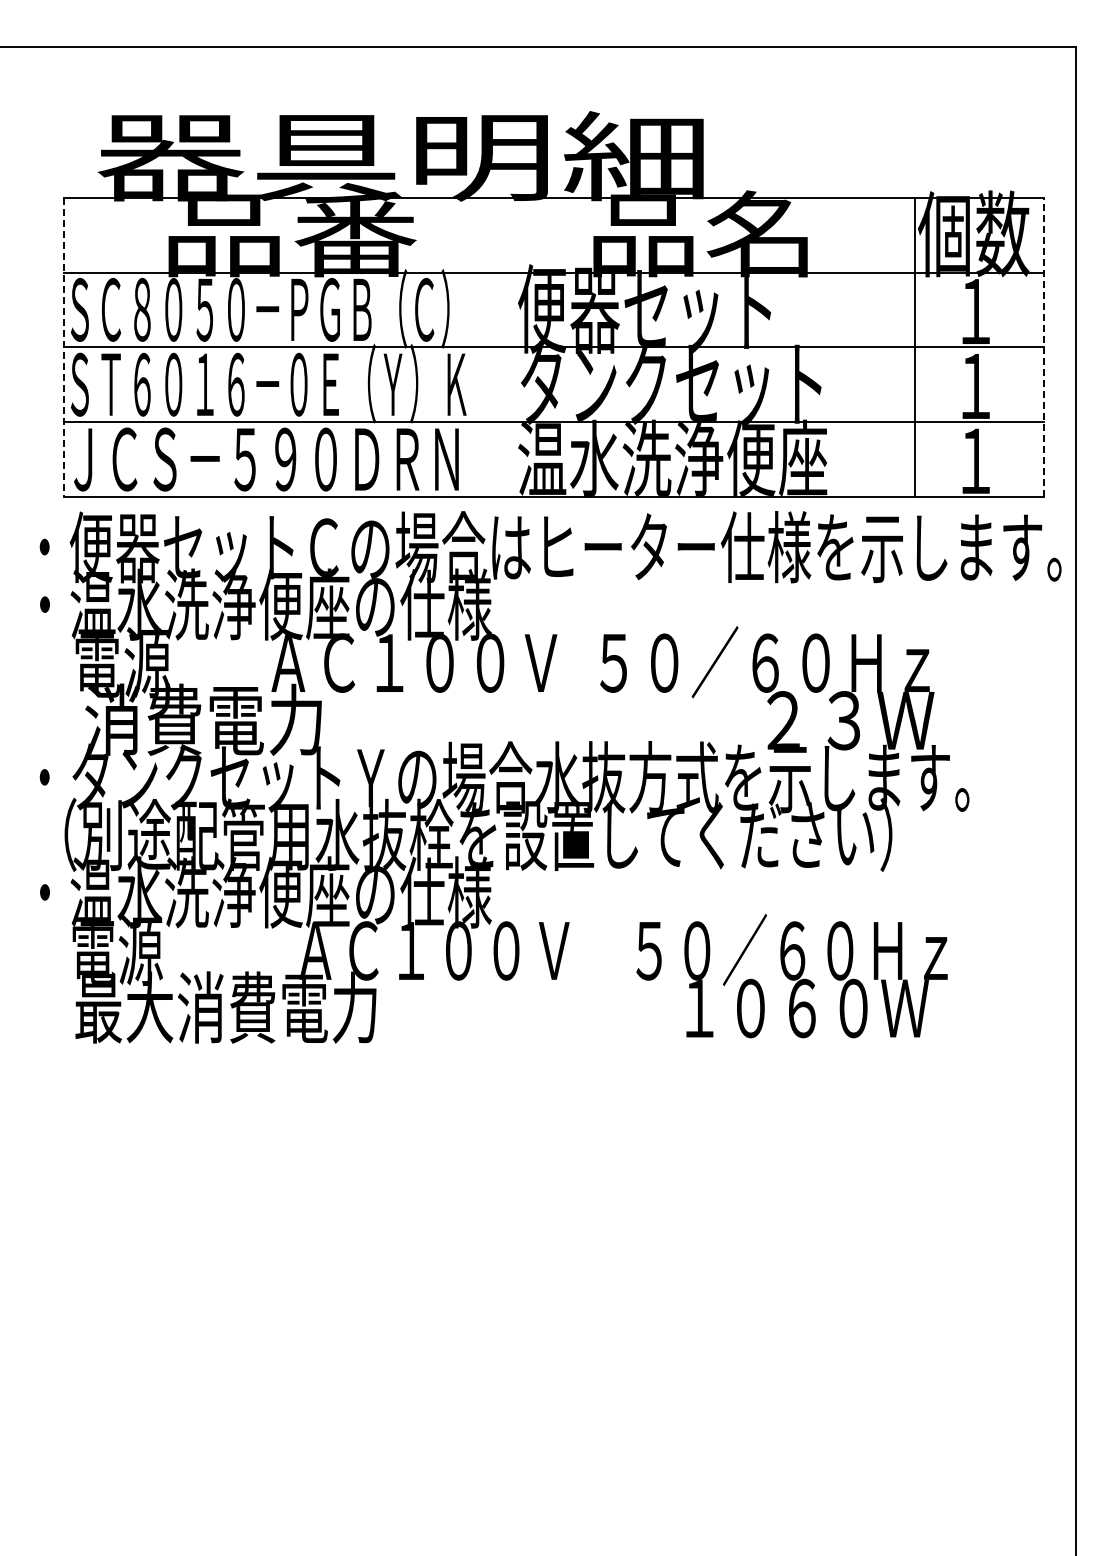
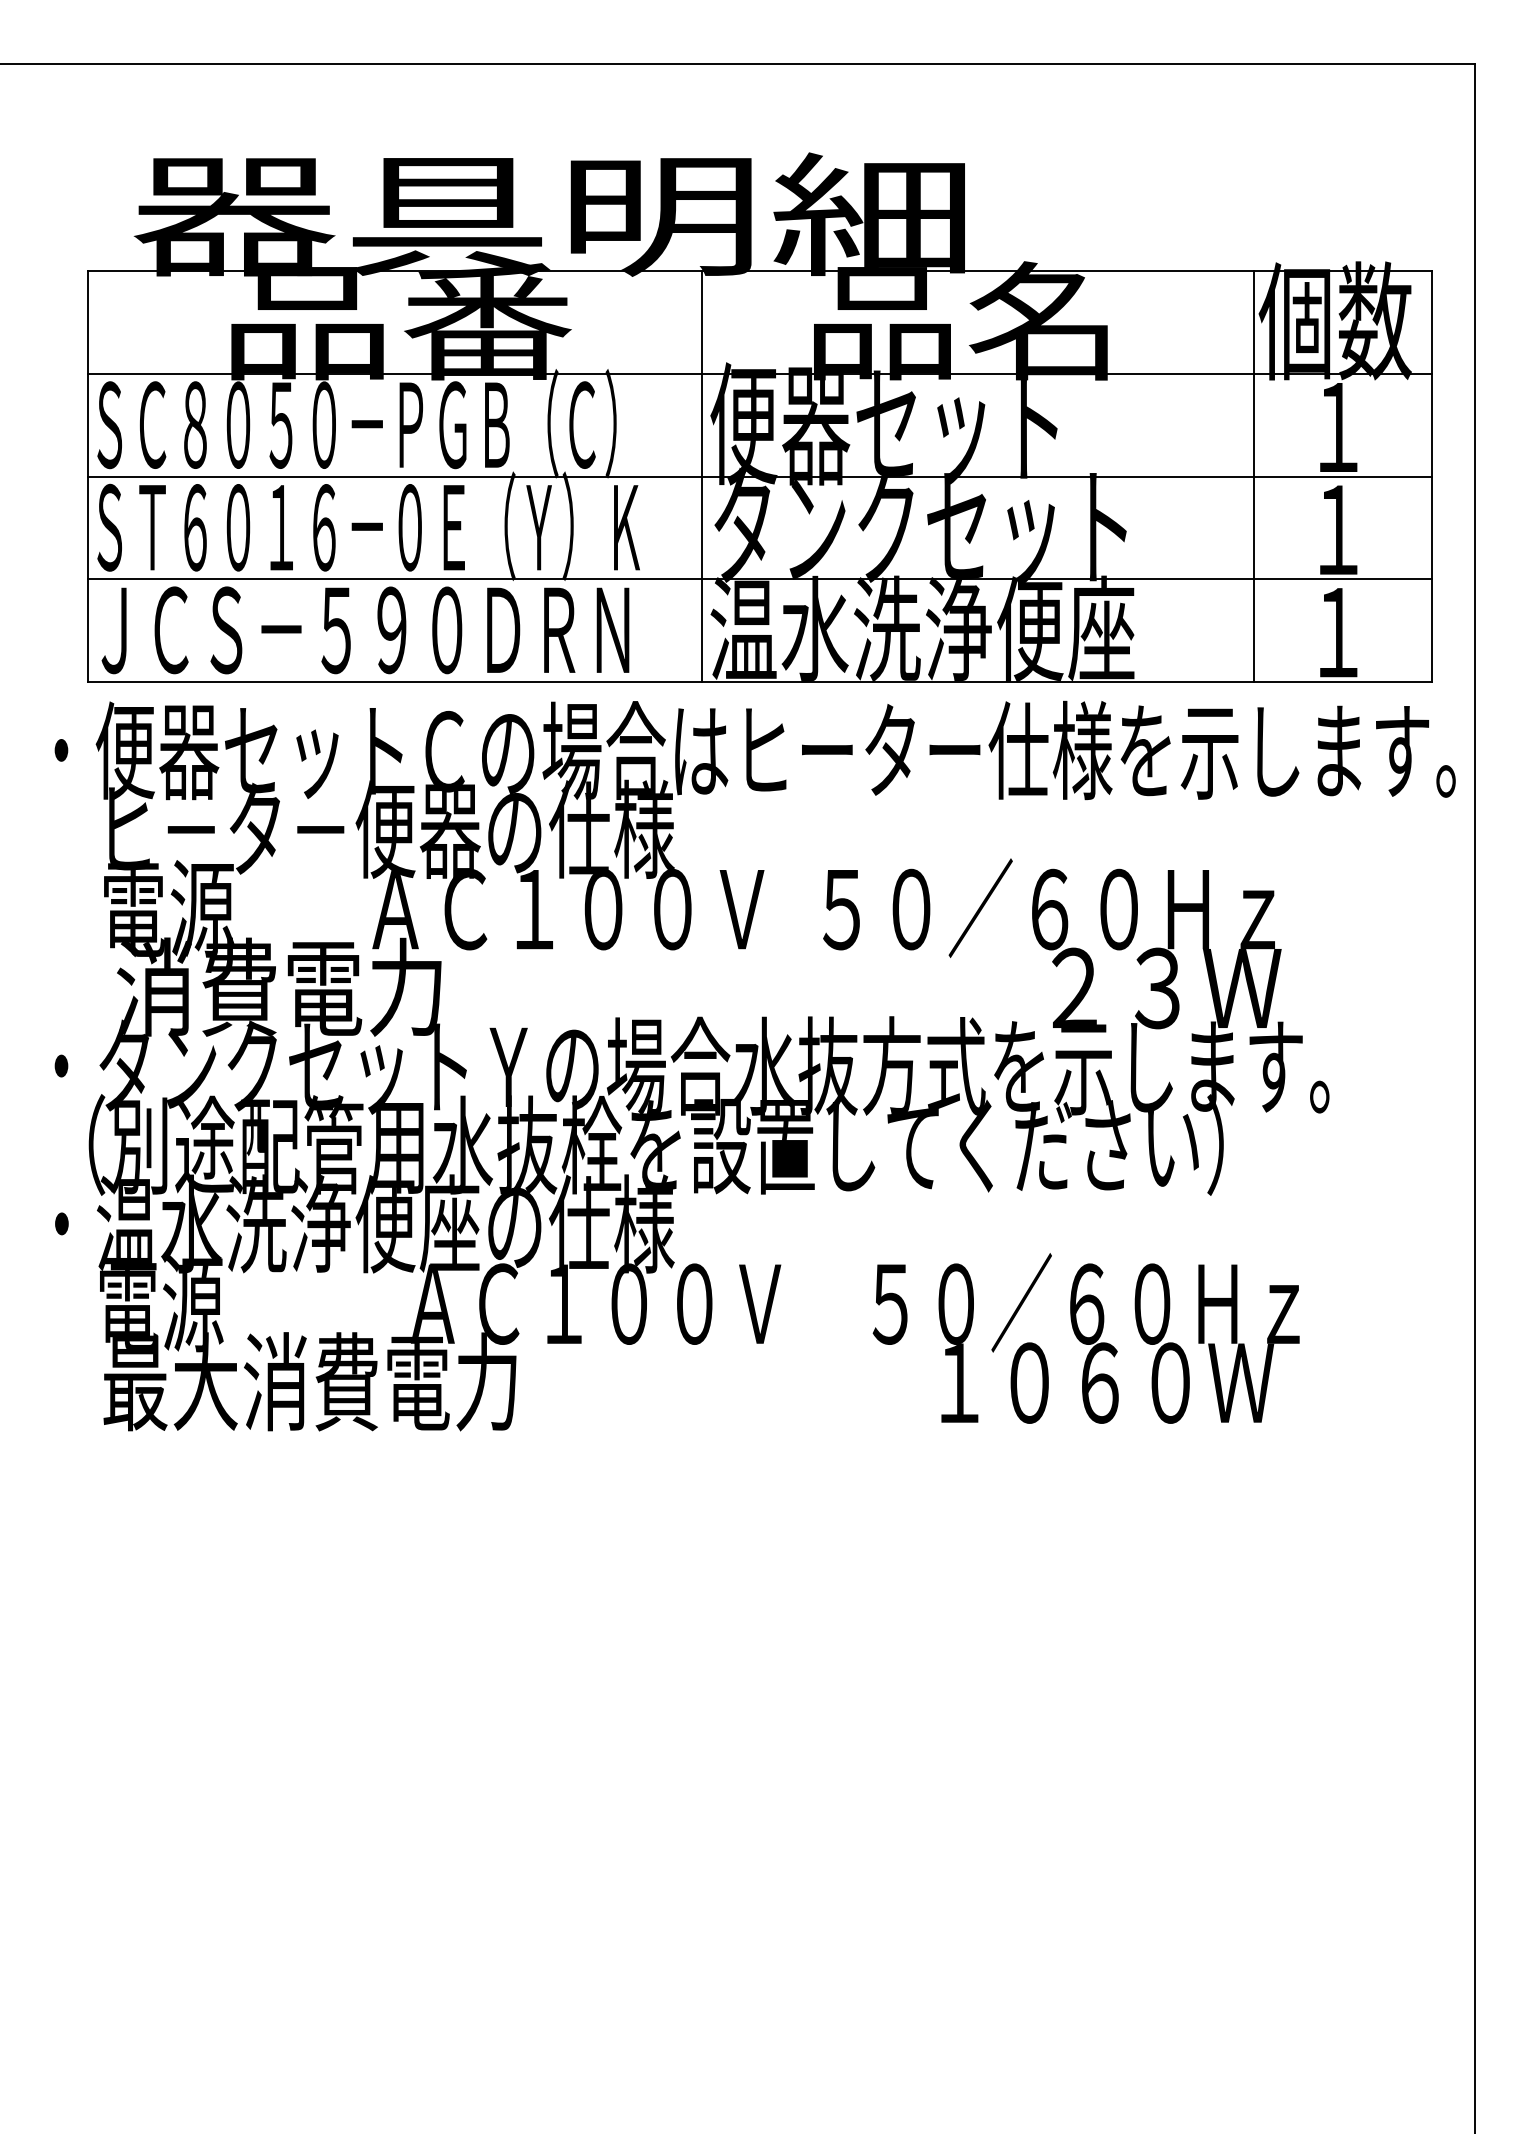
line: (64, 347) -> (88, 476), dashed -> solid
line: (511, 347) -> (701, 476), added
line: (1044, 347) -> (1432, 476), dashed -> solid
text: (195, 604) -> (268, 829), ・温水洗浄便座の仕様 -> ヒ－タ－便器の仕様

